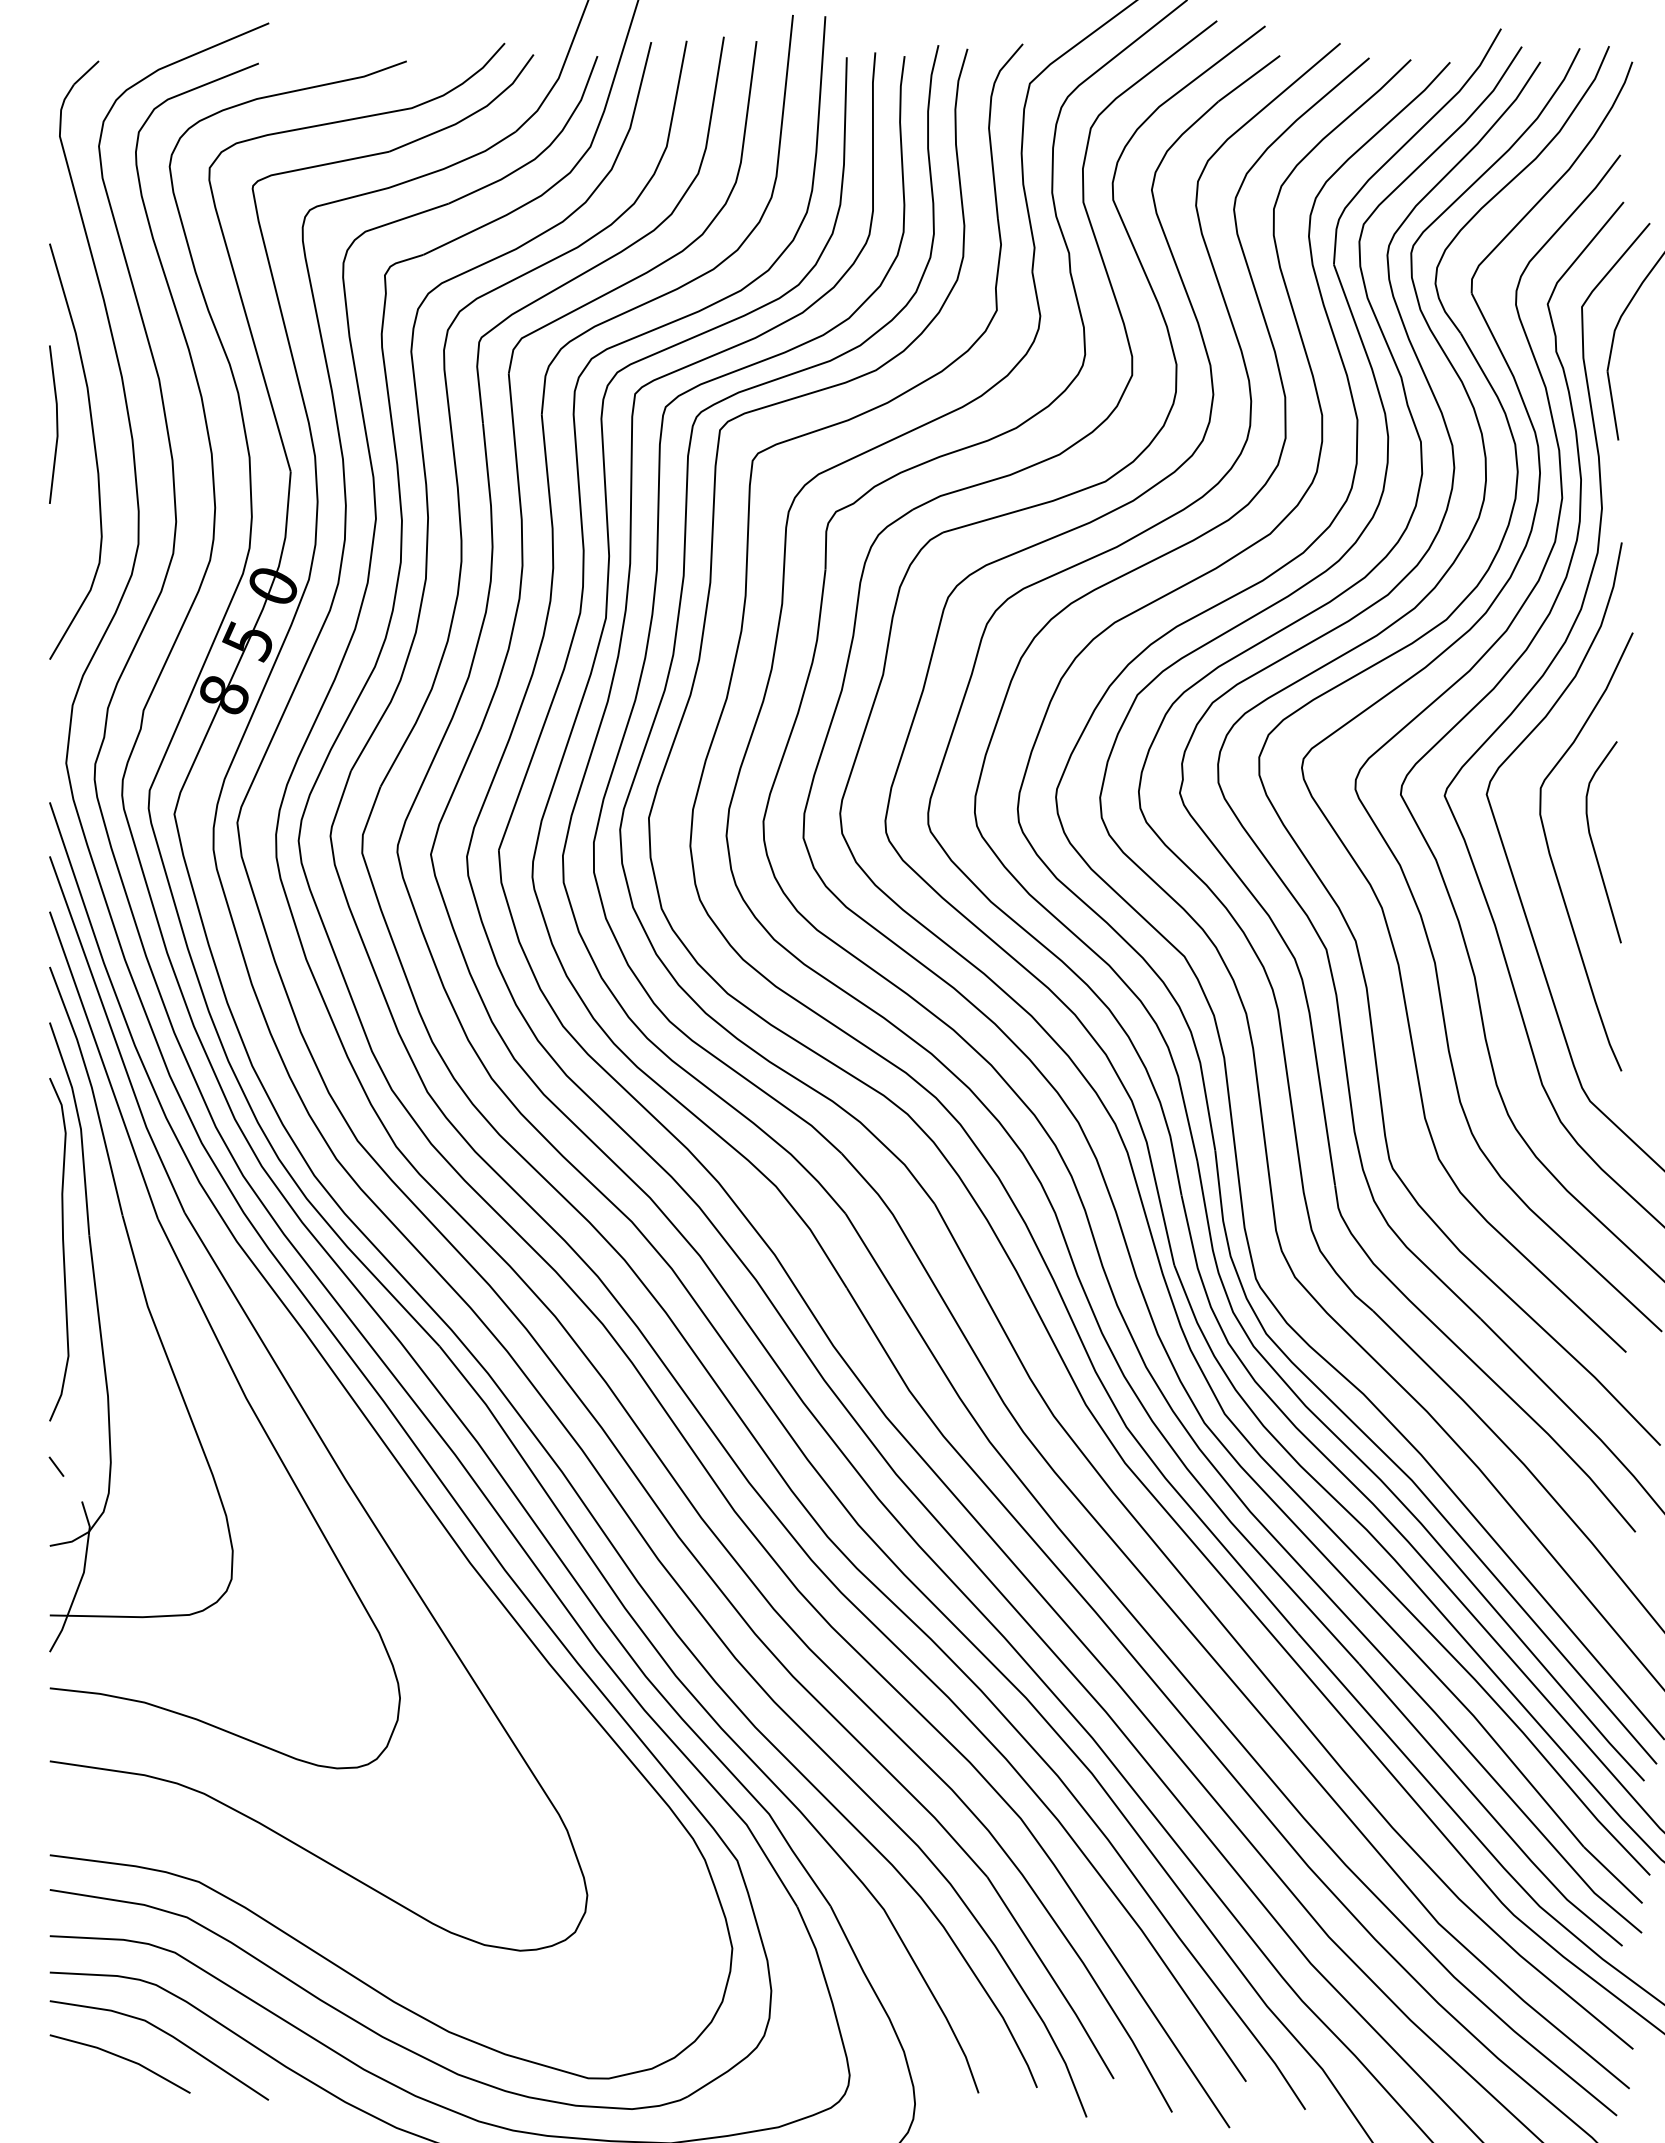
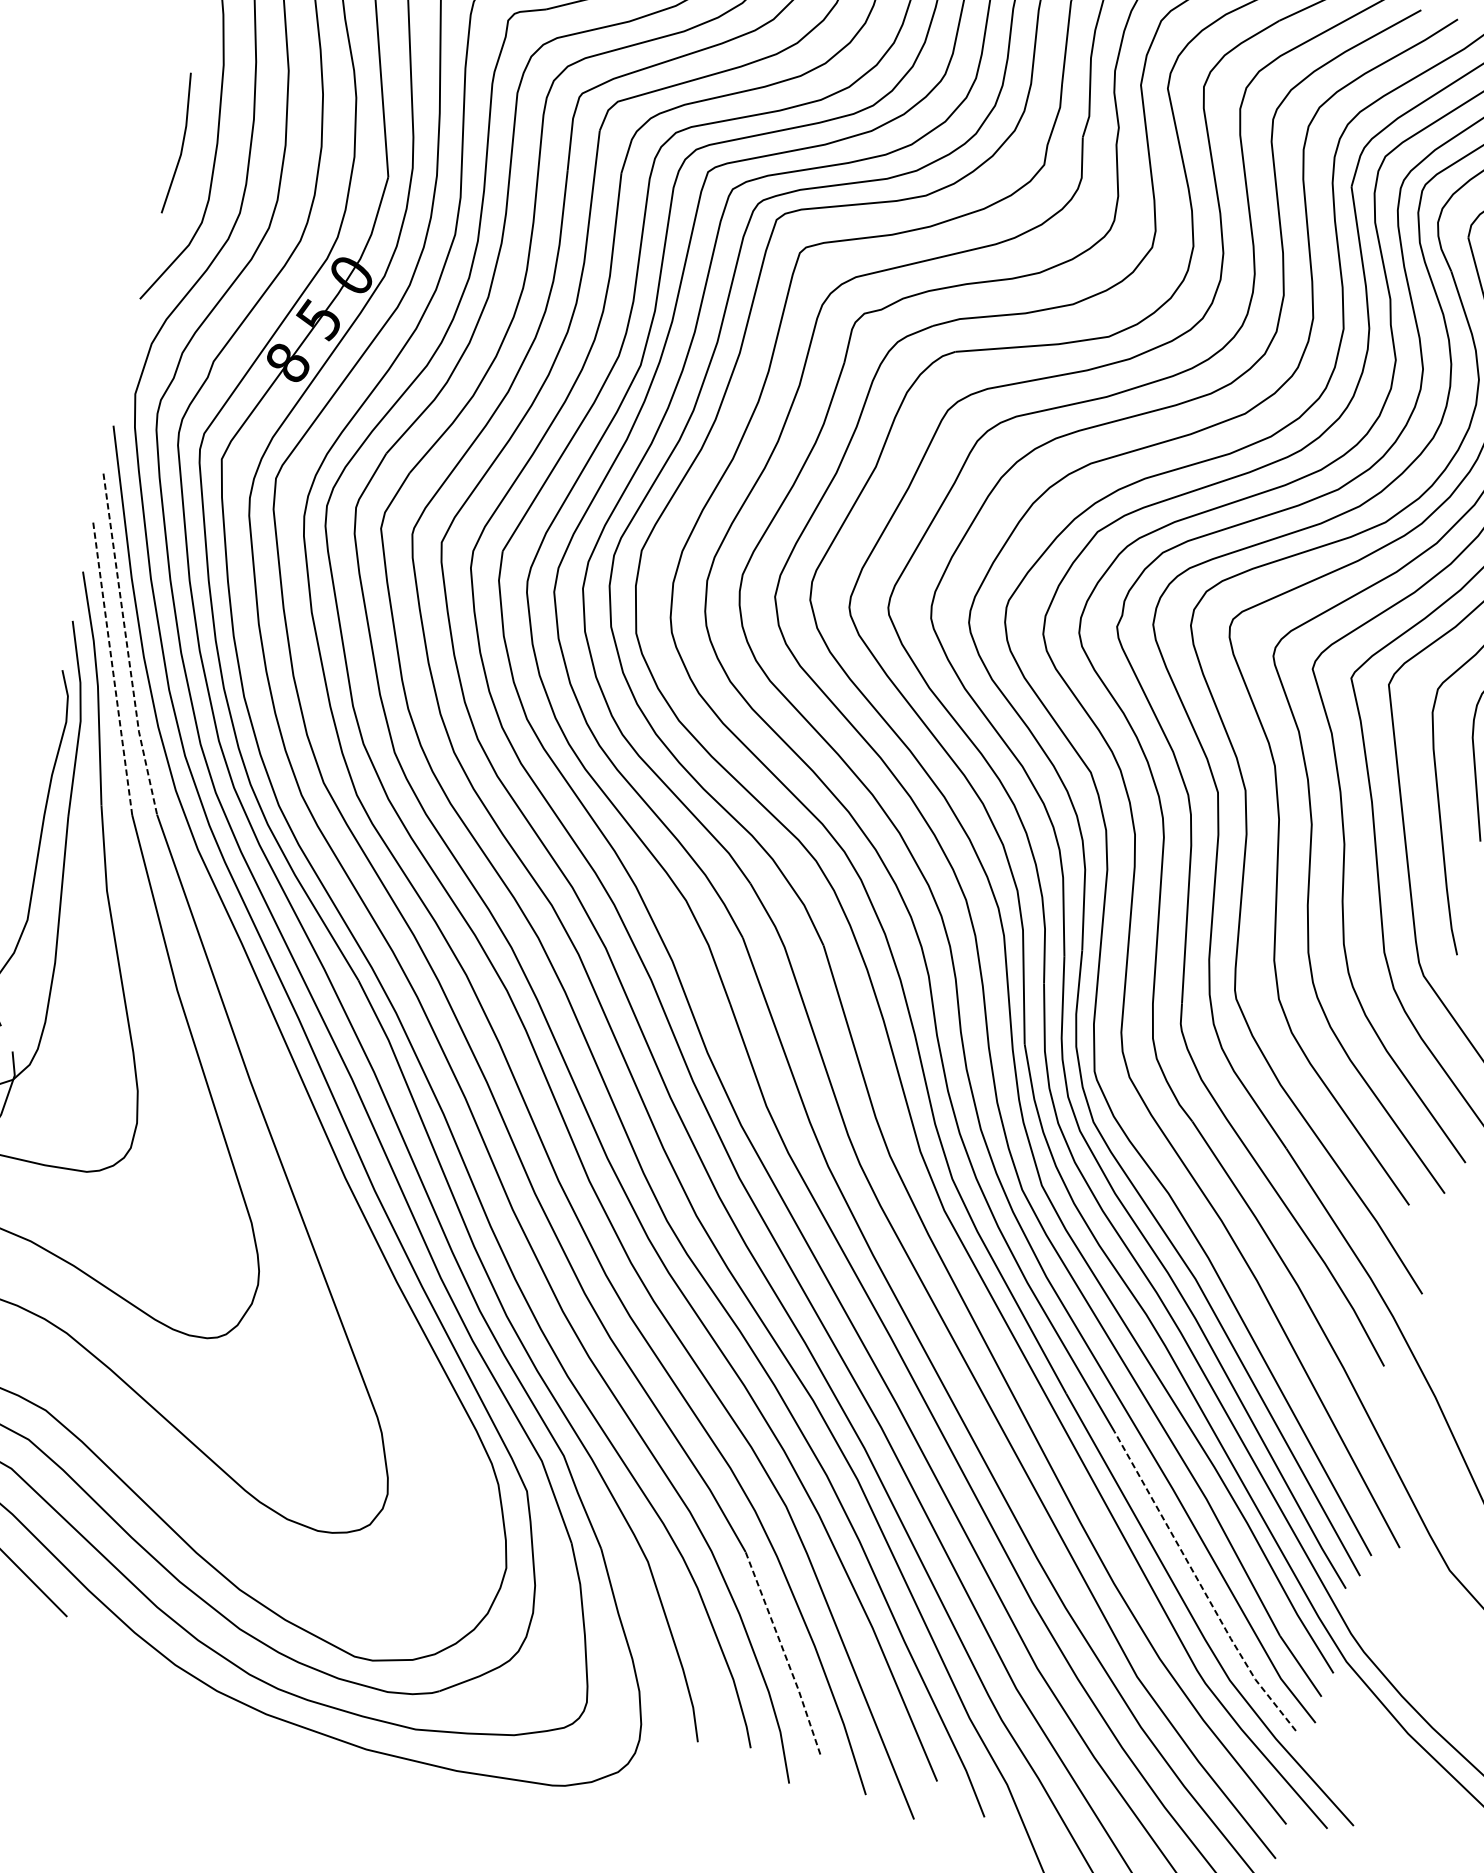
line: (56, 424) -> (182, 144), moved
line: (114, 1037) -> (127, 646), solid -> dashed
line: (103, 1065) -> (112, 668), solid -> dashed
line: (1487, 1810) -> (1201, 1585), solid -> dashed
line: (1052, 1977) -> (784, 1653), solid -> dashed

